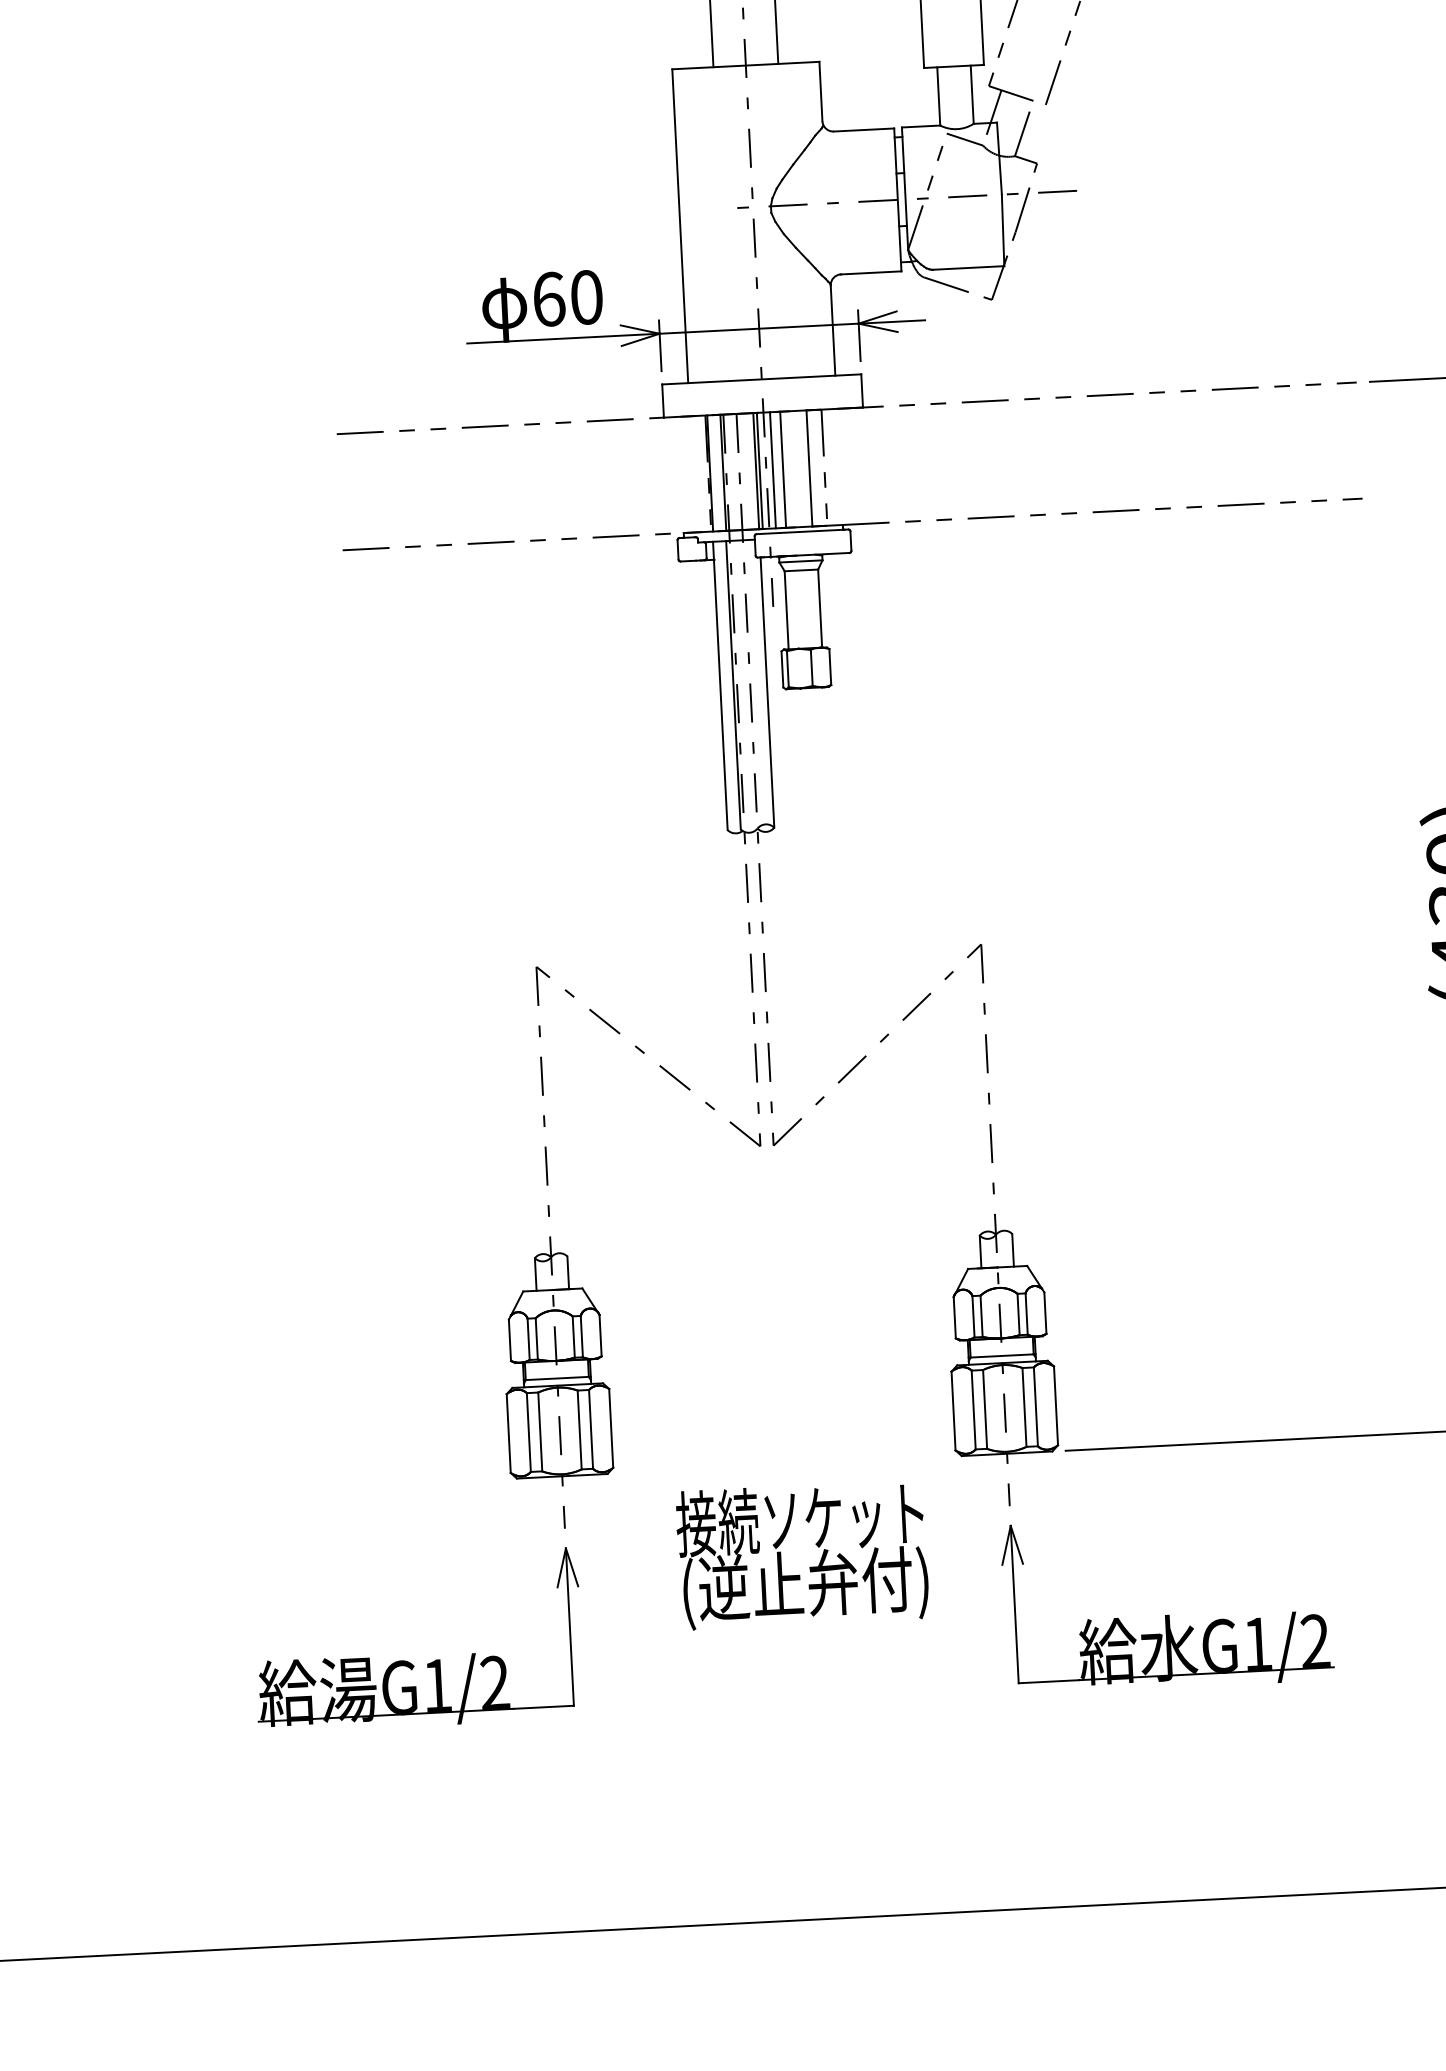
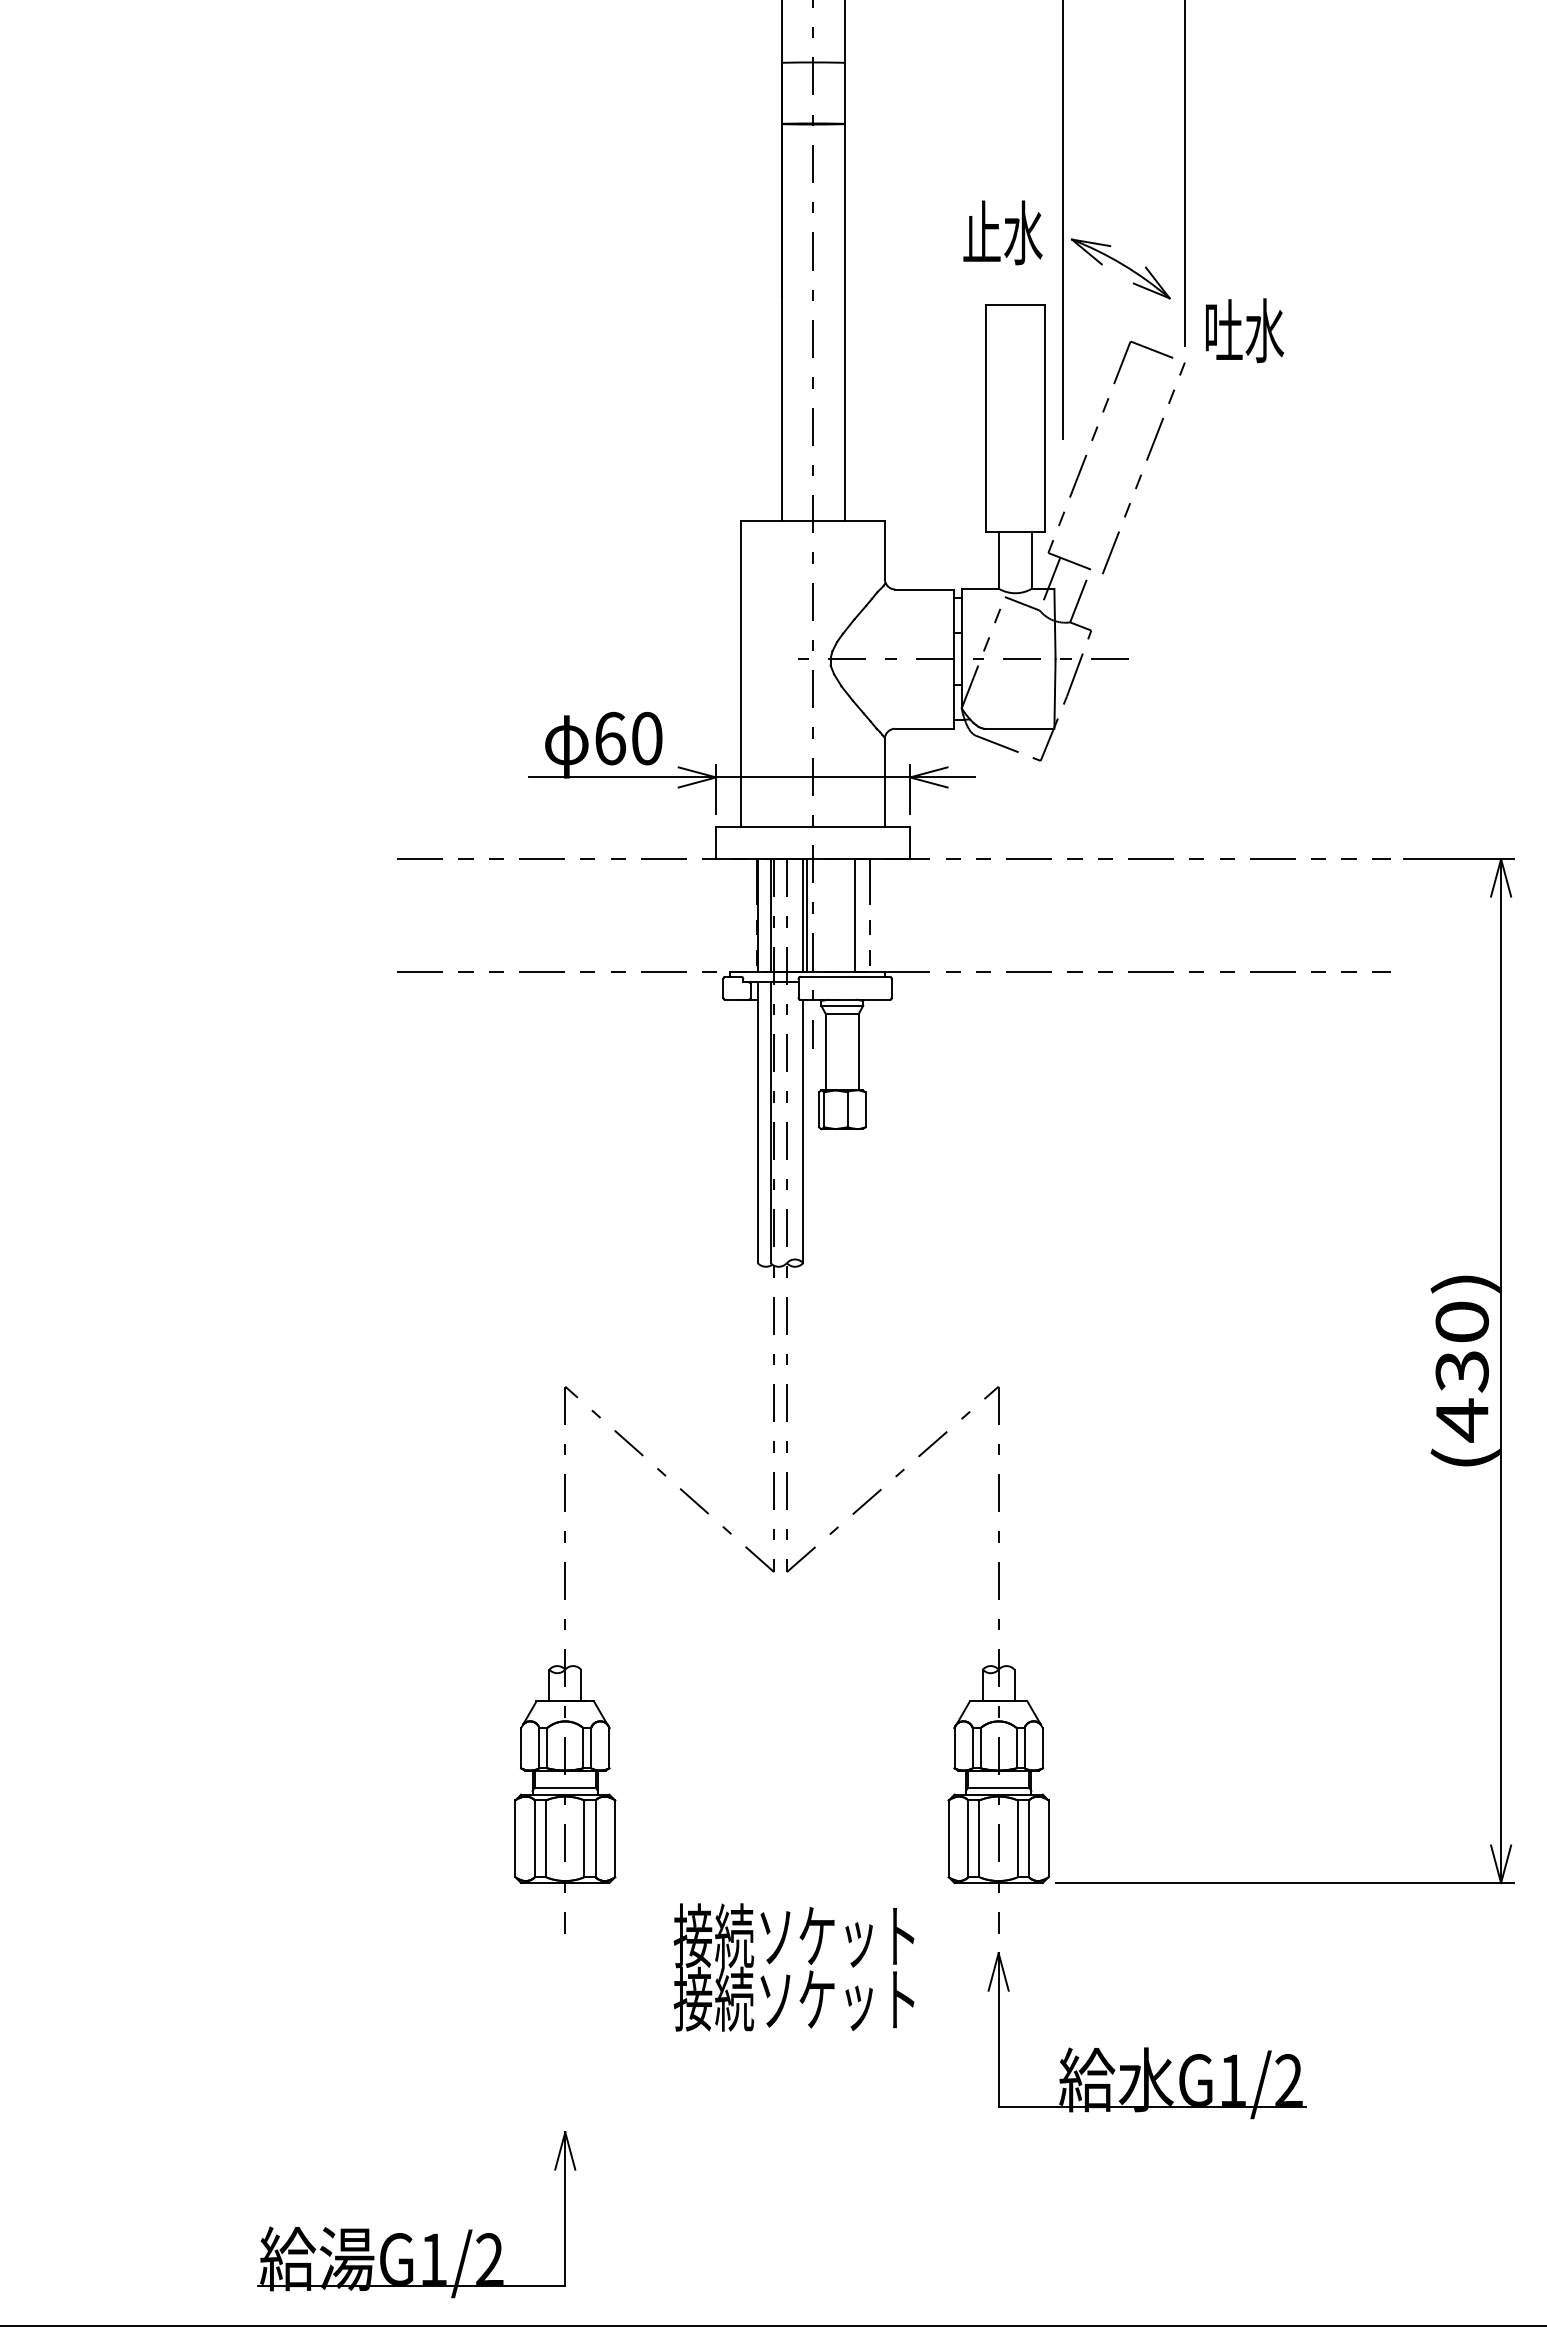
line: (783, 469) -> (829, 915), removed
line: (772, 470) -> (819, 915), removed
text: (803, 1587) -> (794, 2002), (逆止弁付) -> 接続ソケット
part: (408, 1661) -> (406, 2234), moved

